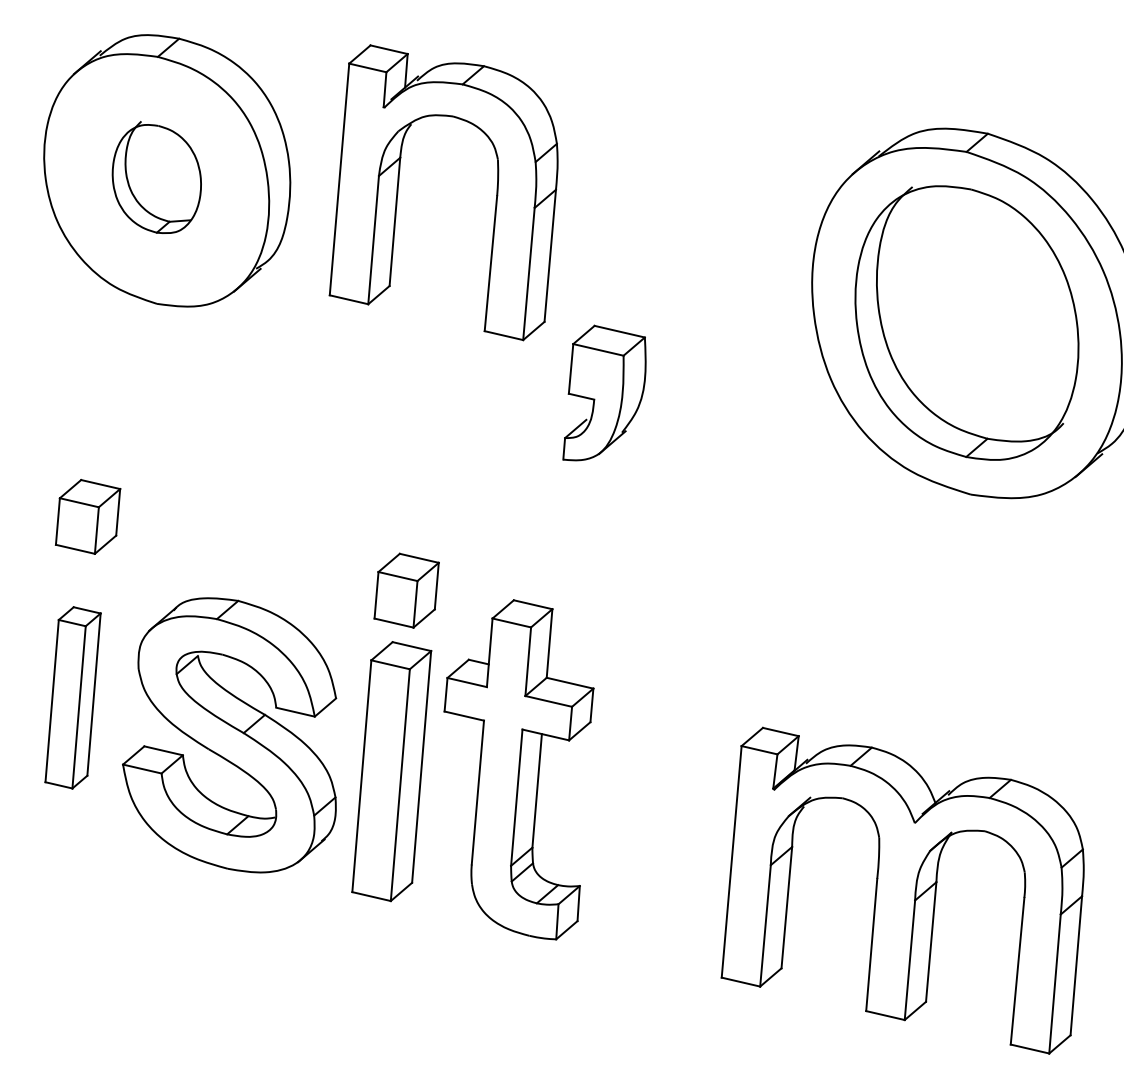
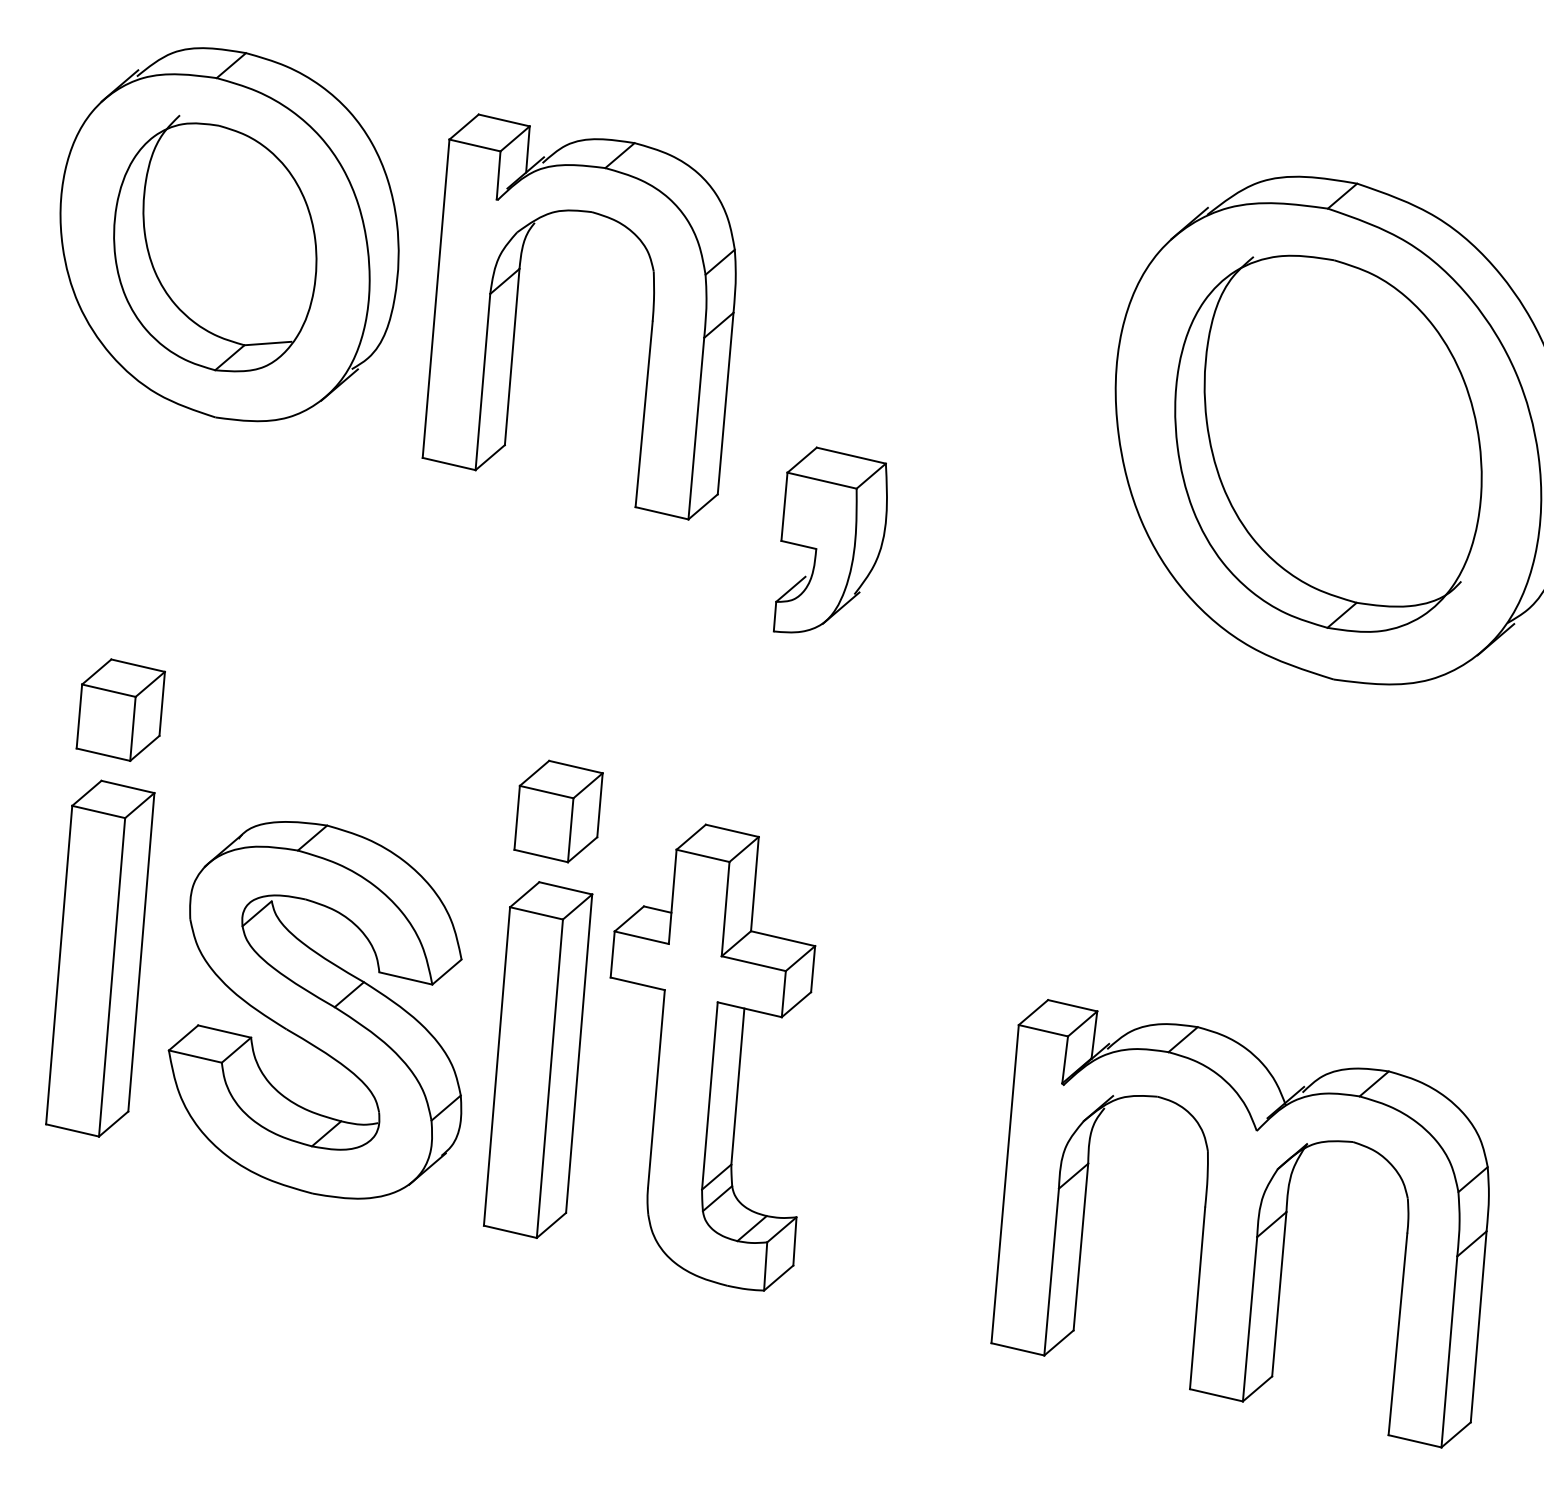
part: (156, 177) -> (214, 243), size x1.67
part: (398, 192) -> (517, 316), moved
part: (72, 697) -> (99, 958), size x1.43

